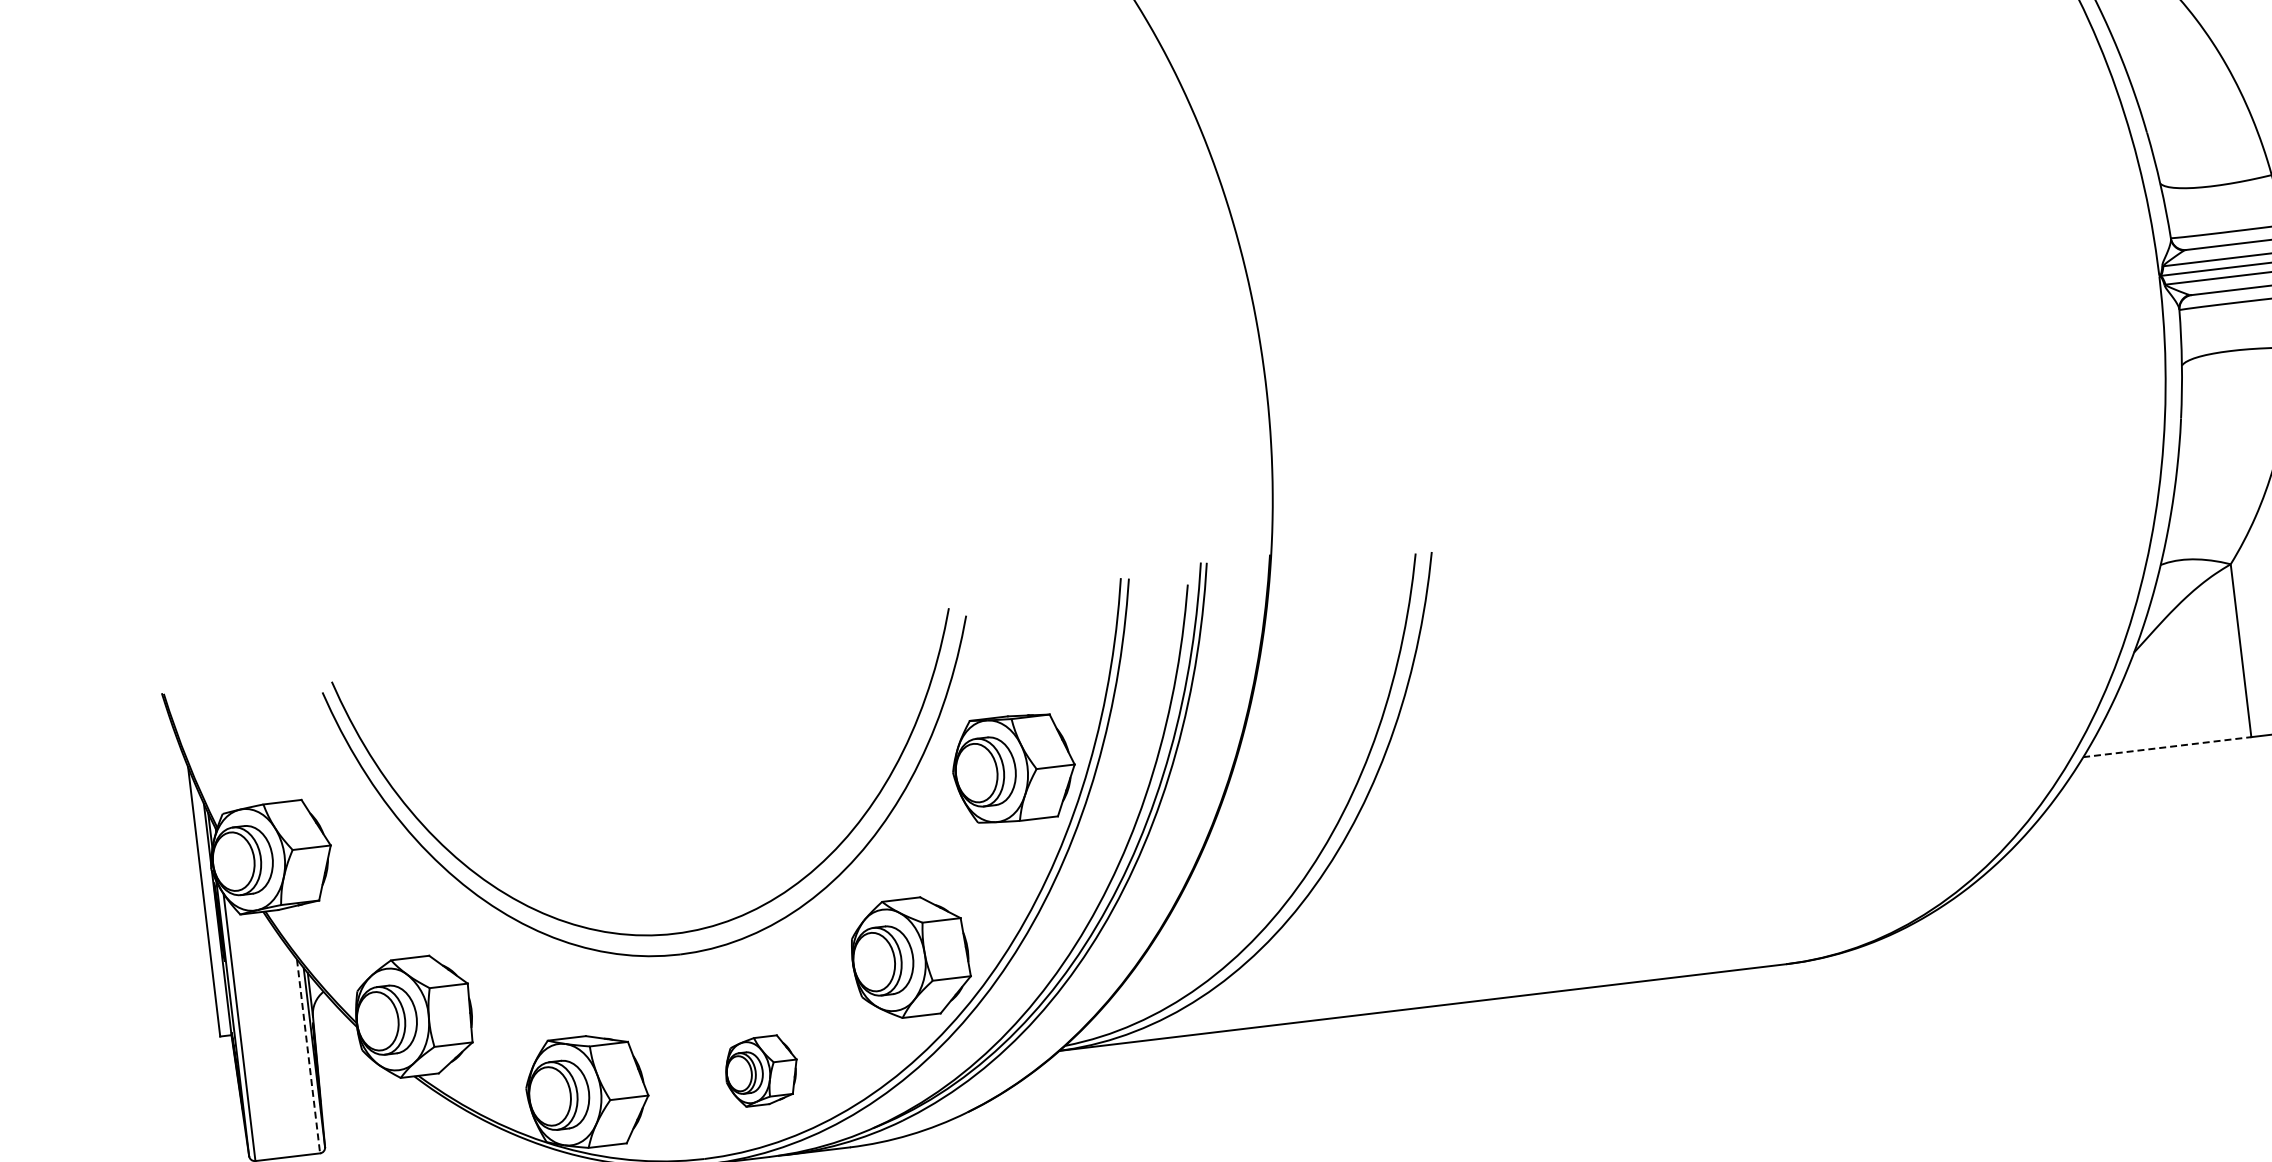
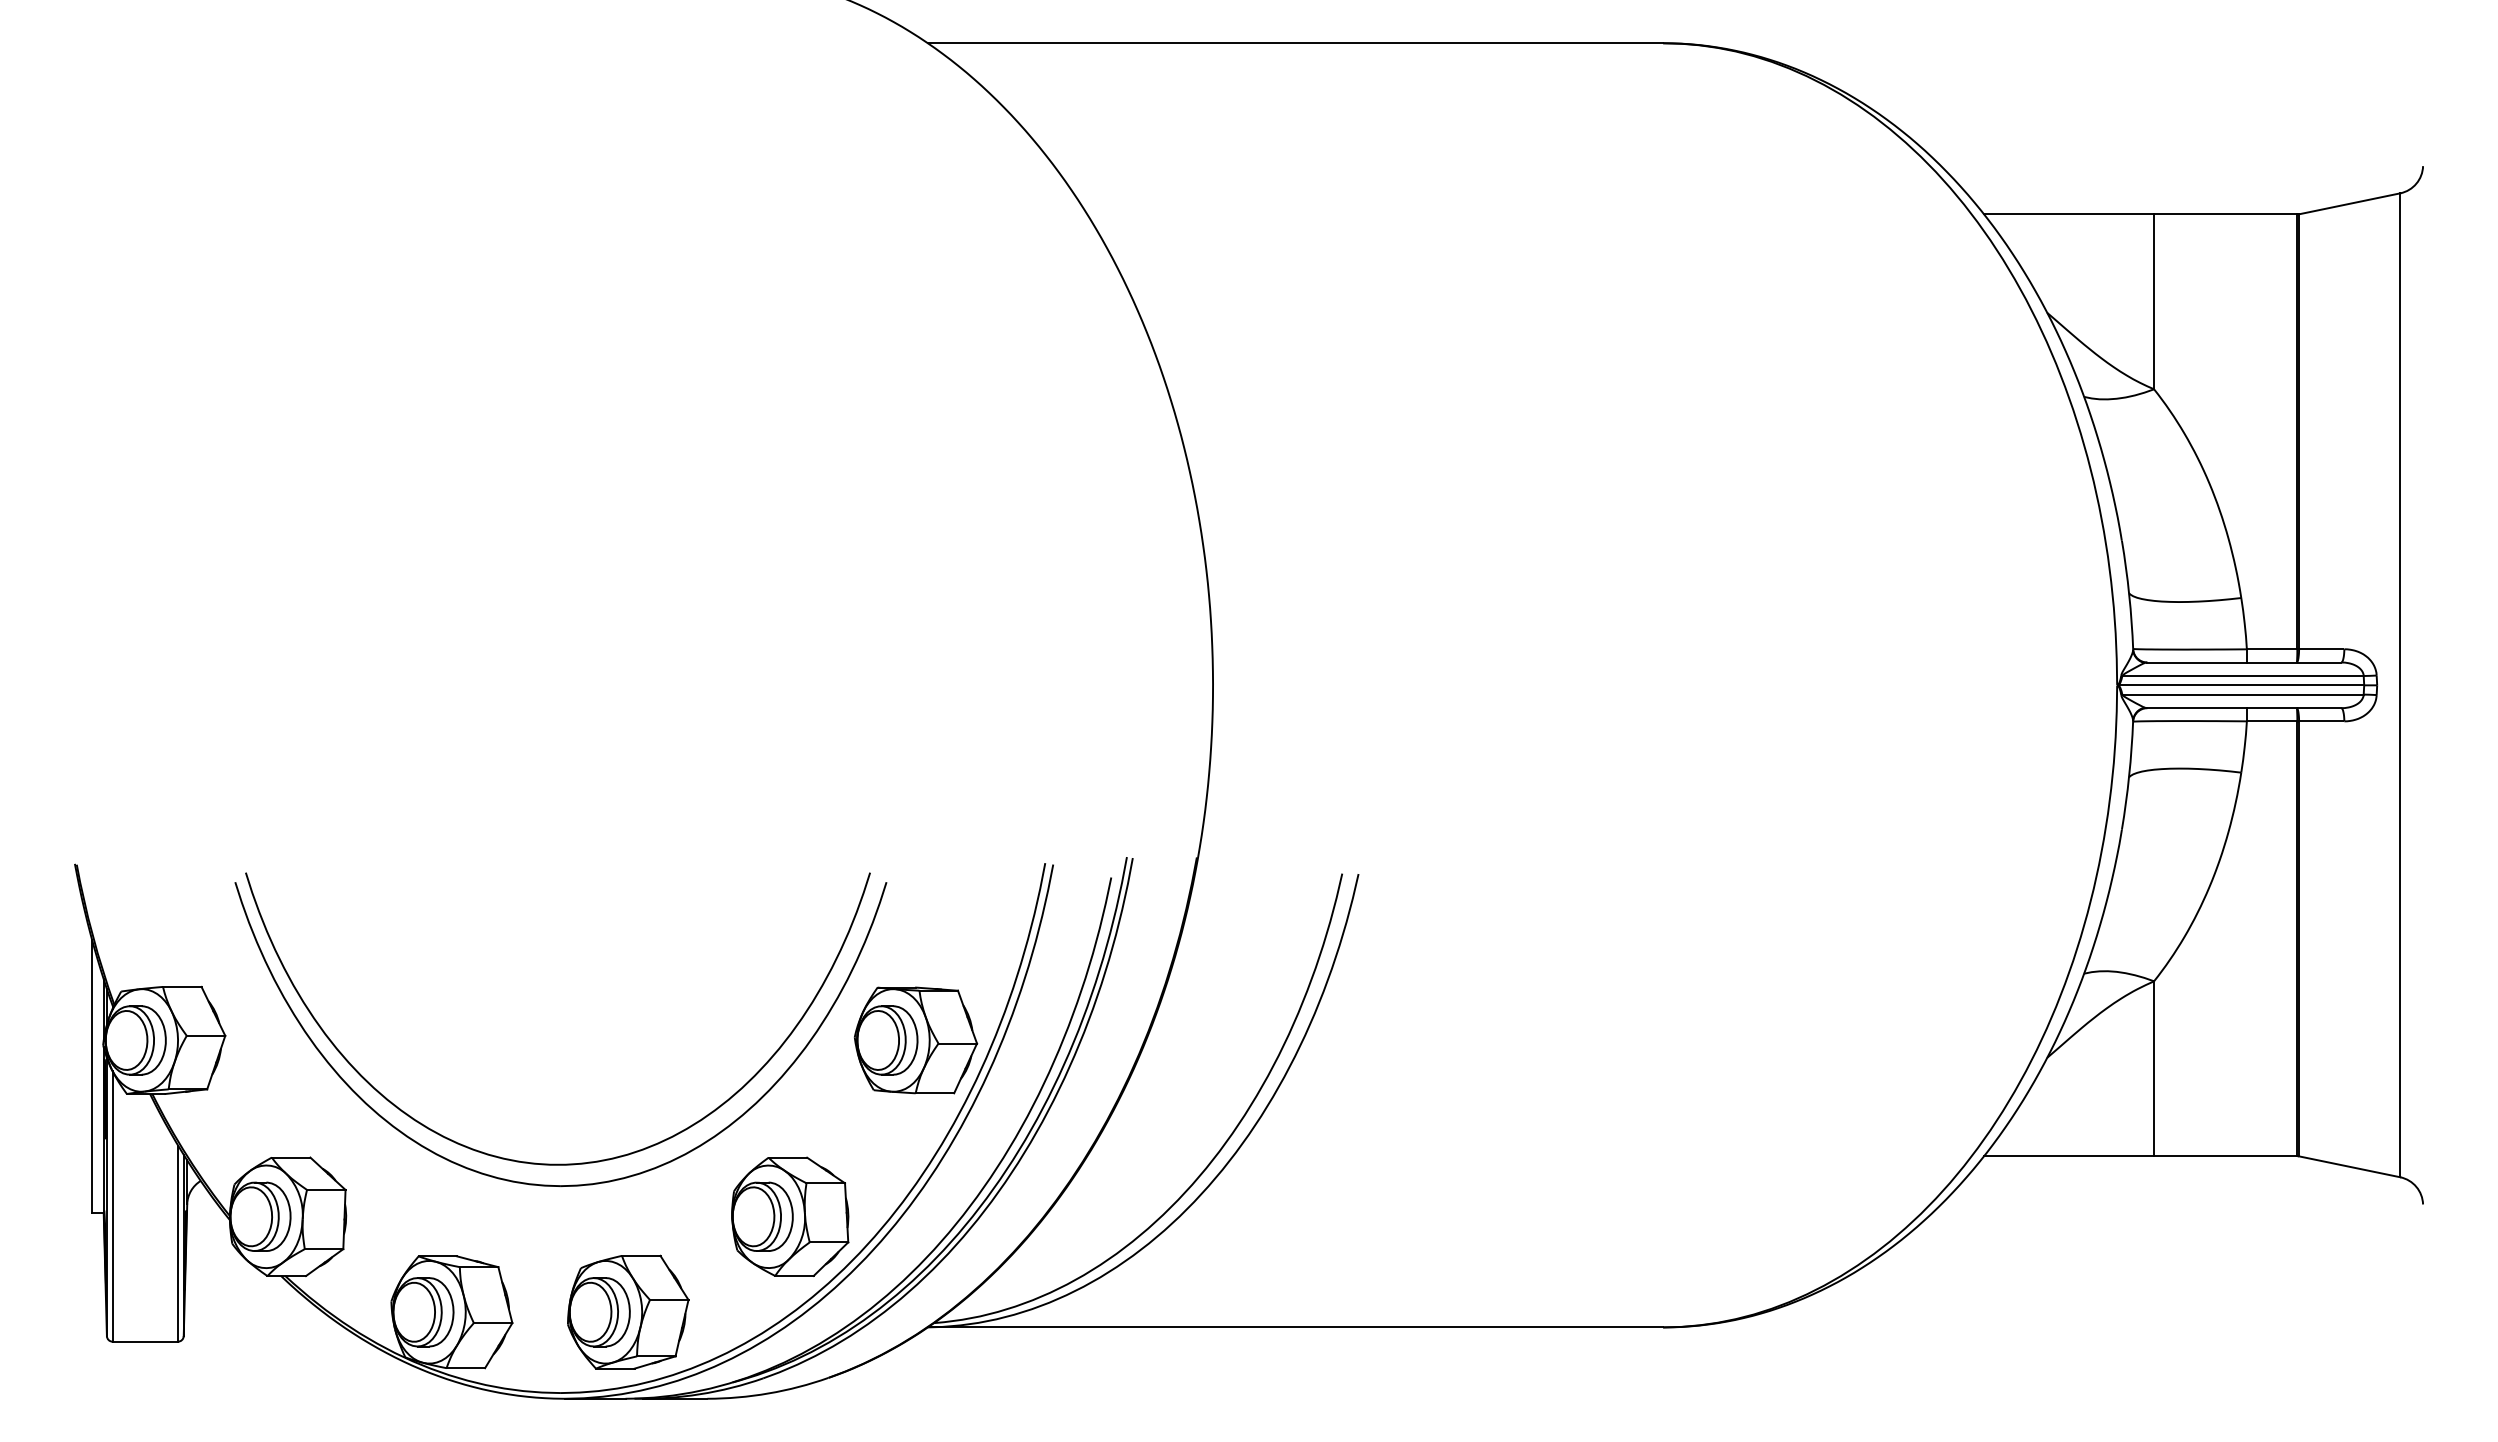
line: (2167, 747) -> (2069, 1156), dashed -> solid
line: (309, 1057) -> (178, 1244), dashed -> solid
part: (761, 1070) -> (628, 1311), size x1.67

